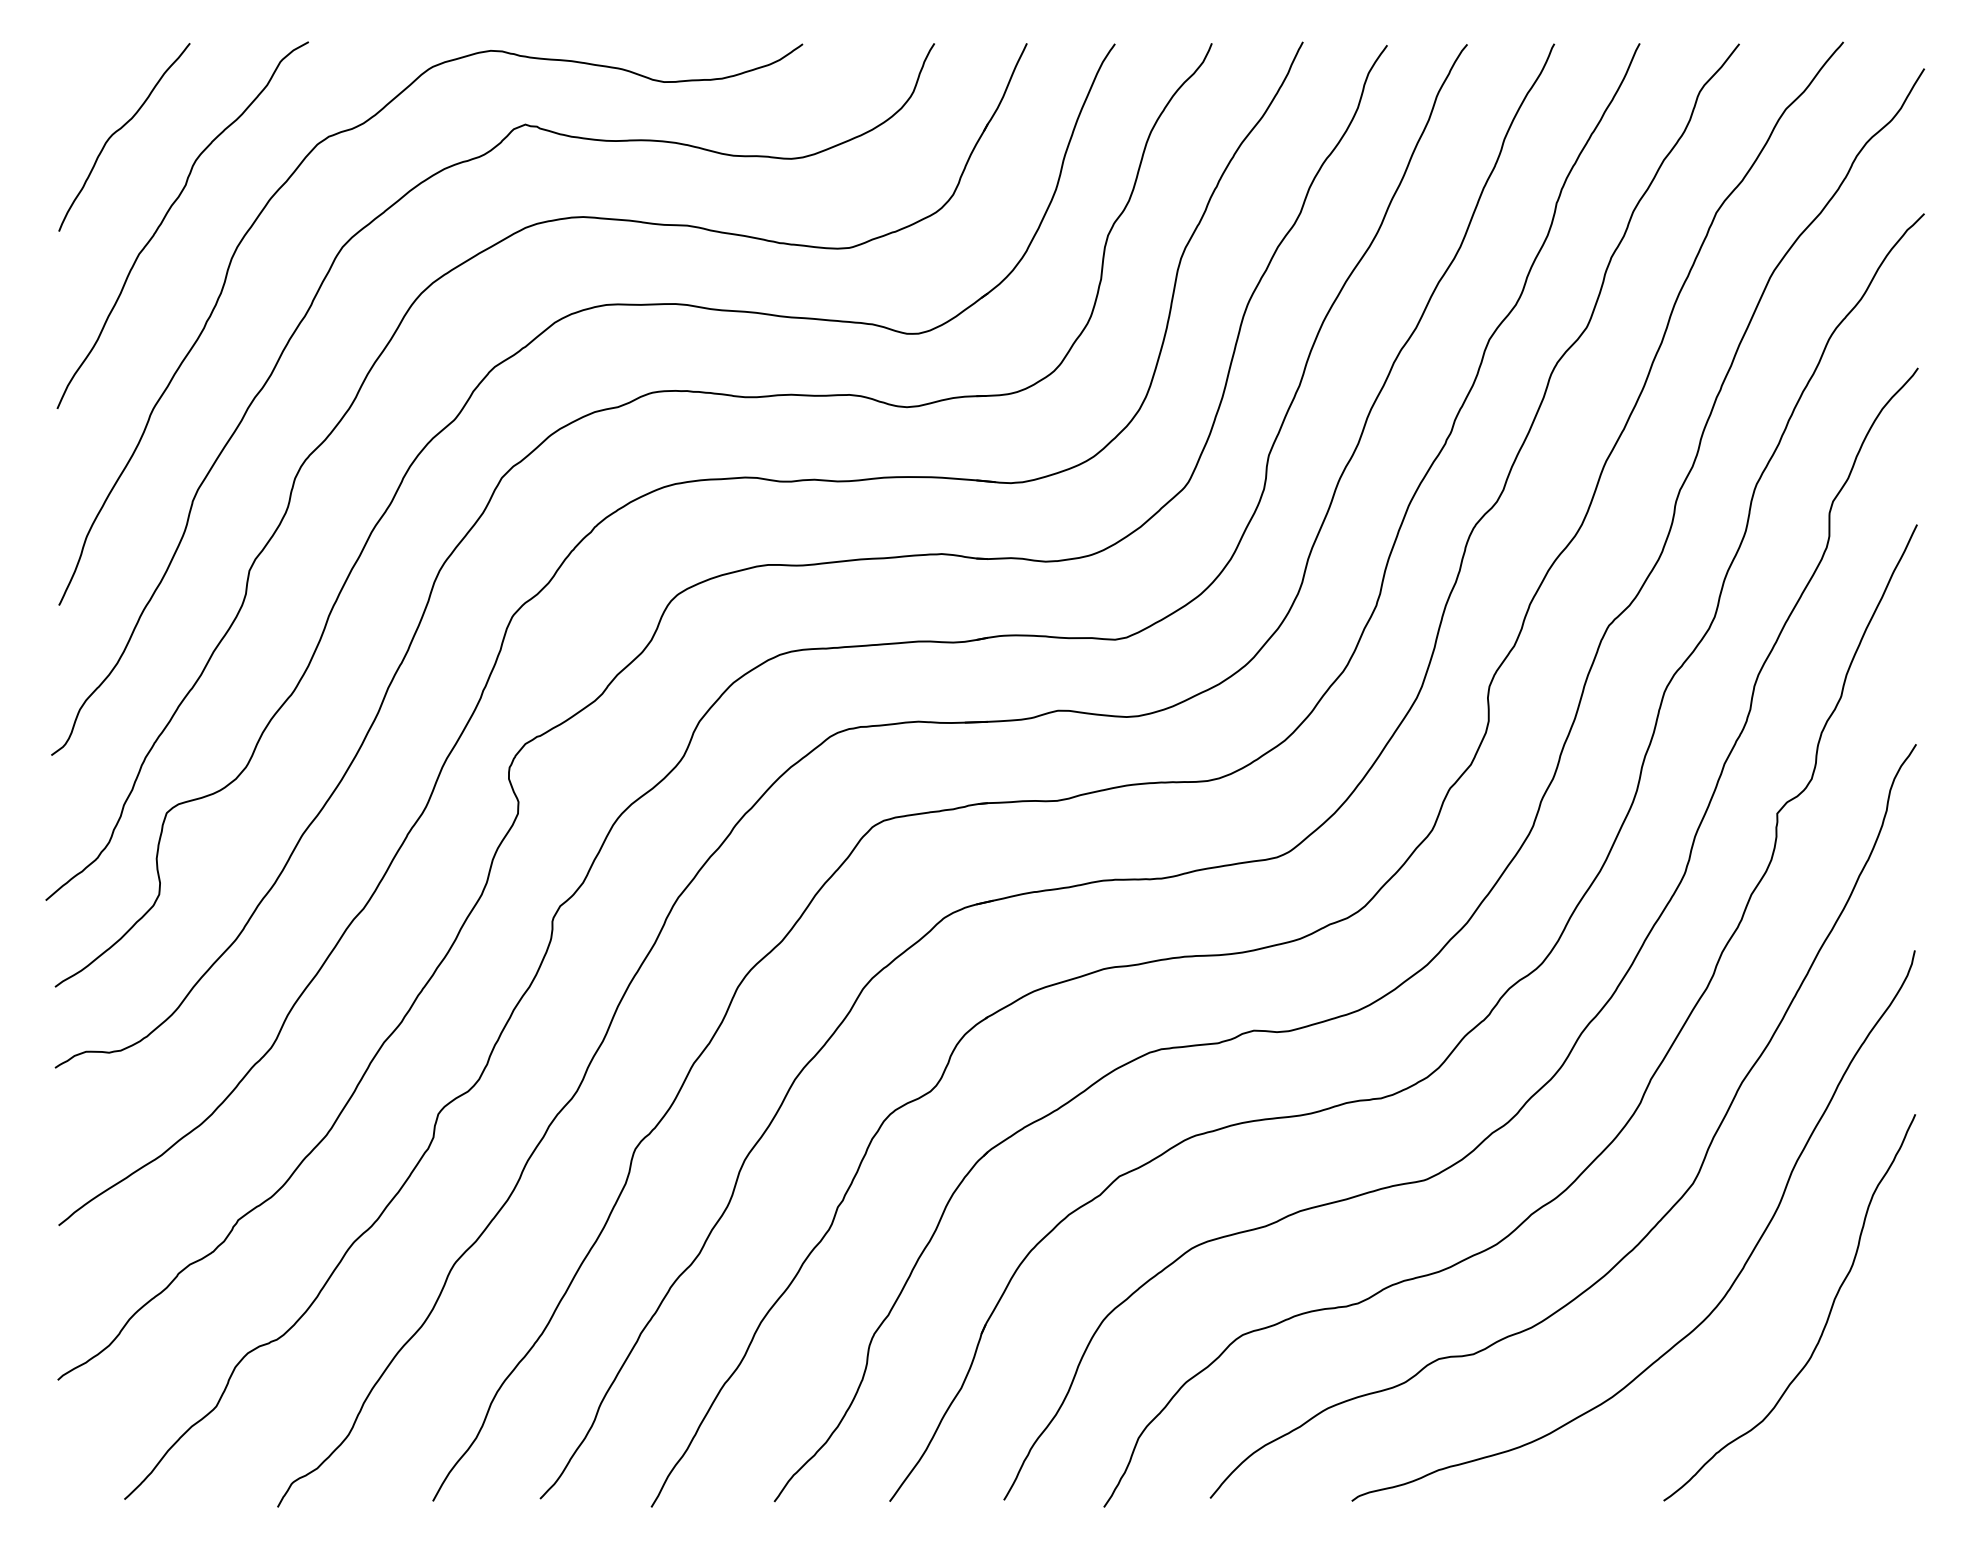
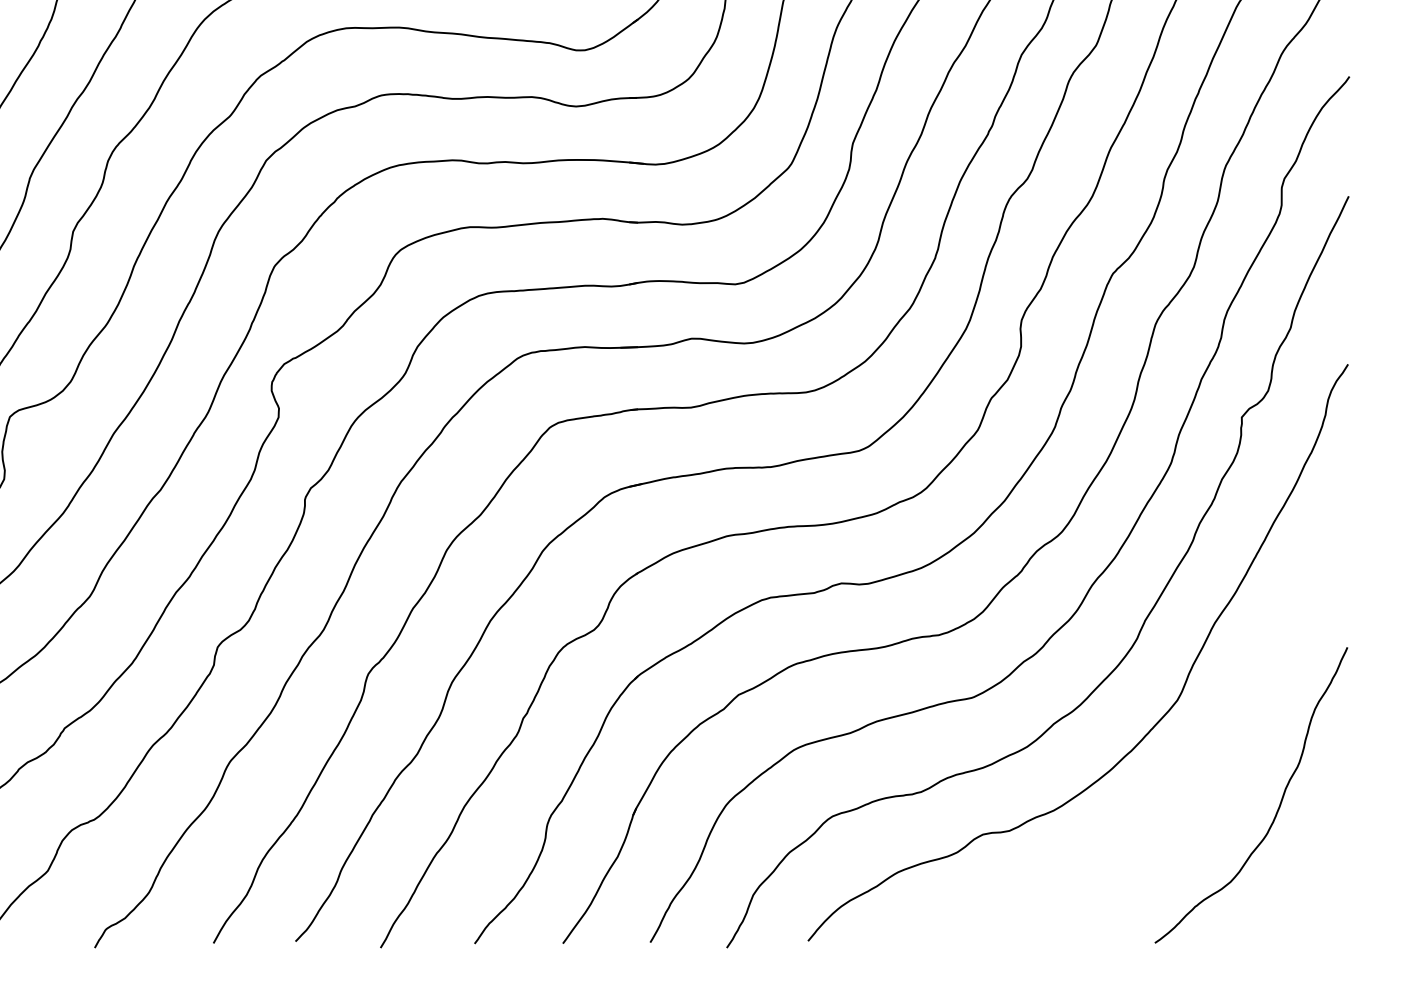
curve: (1726, 1291) -> (1202, 782), removed

